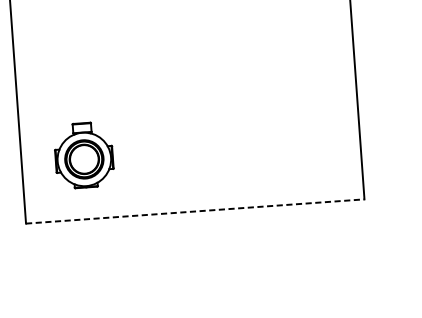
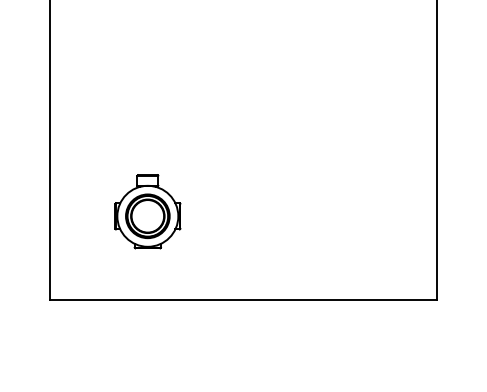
part: (83, 155) -> (147, 211), moved
line: (195, 211) -> (243, 300), dashed -> solid

